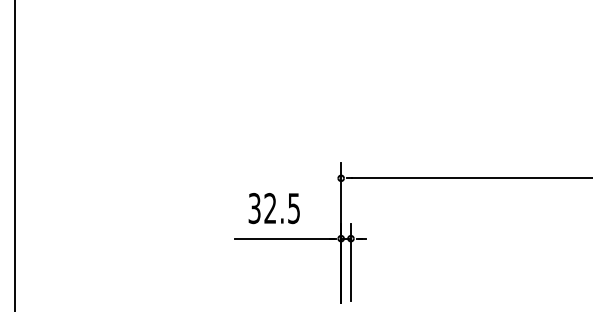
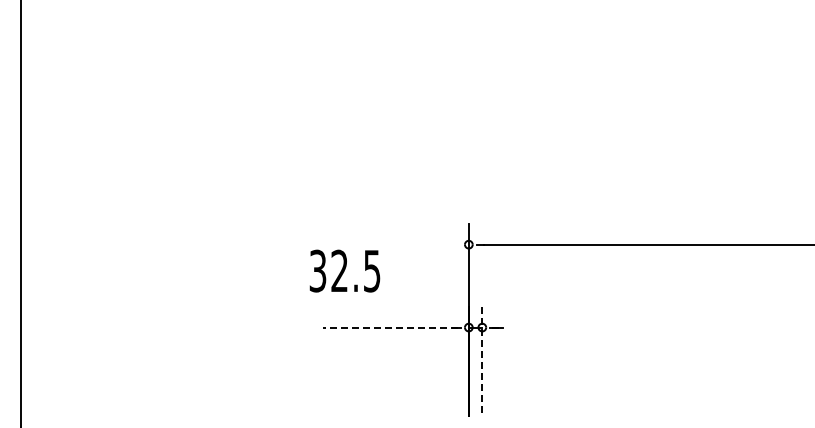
text: (273, 208) -> (344, 270), moved
line: (284, 238) -> (390, 327), solid -> dashed
line: (351, 261) -> (482, 359), solid -> dashed

